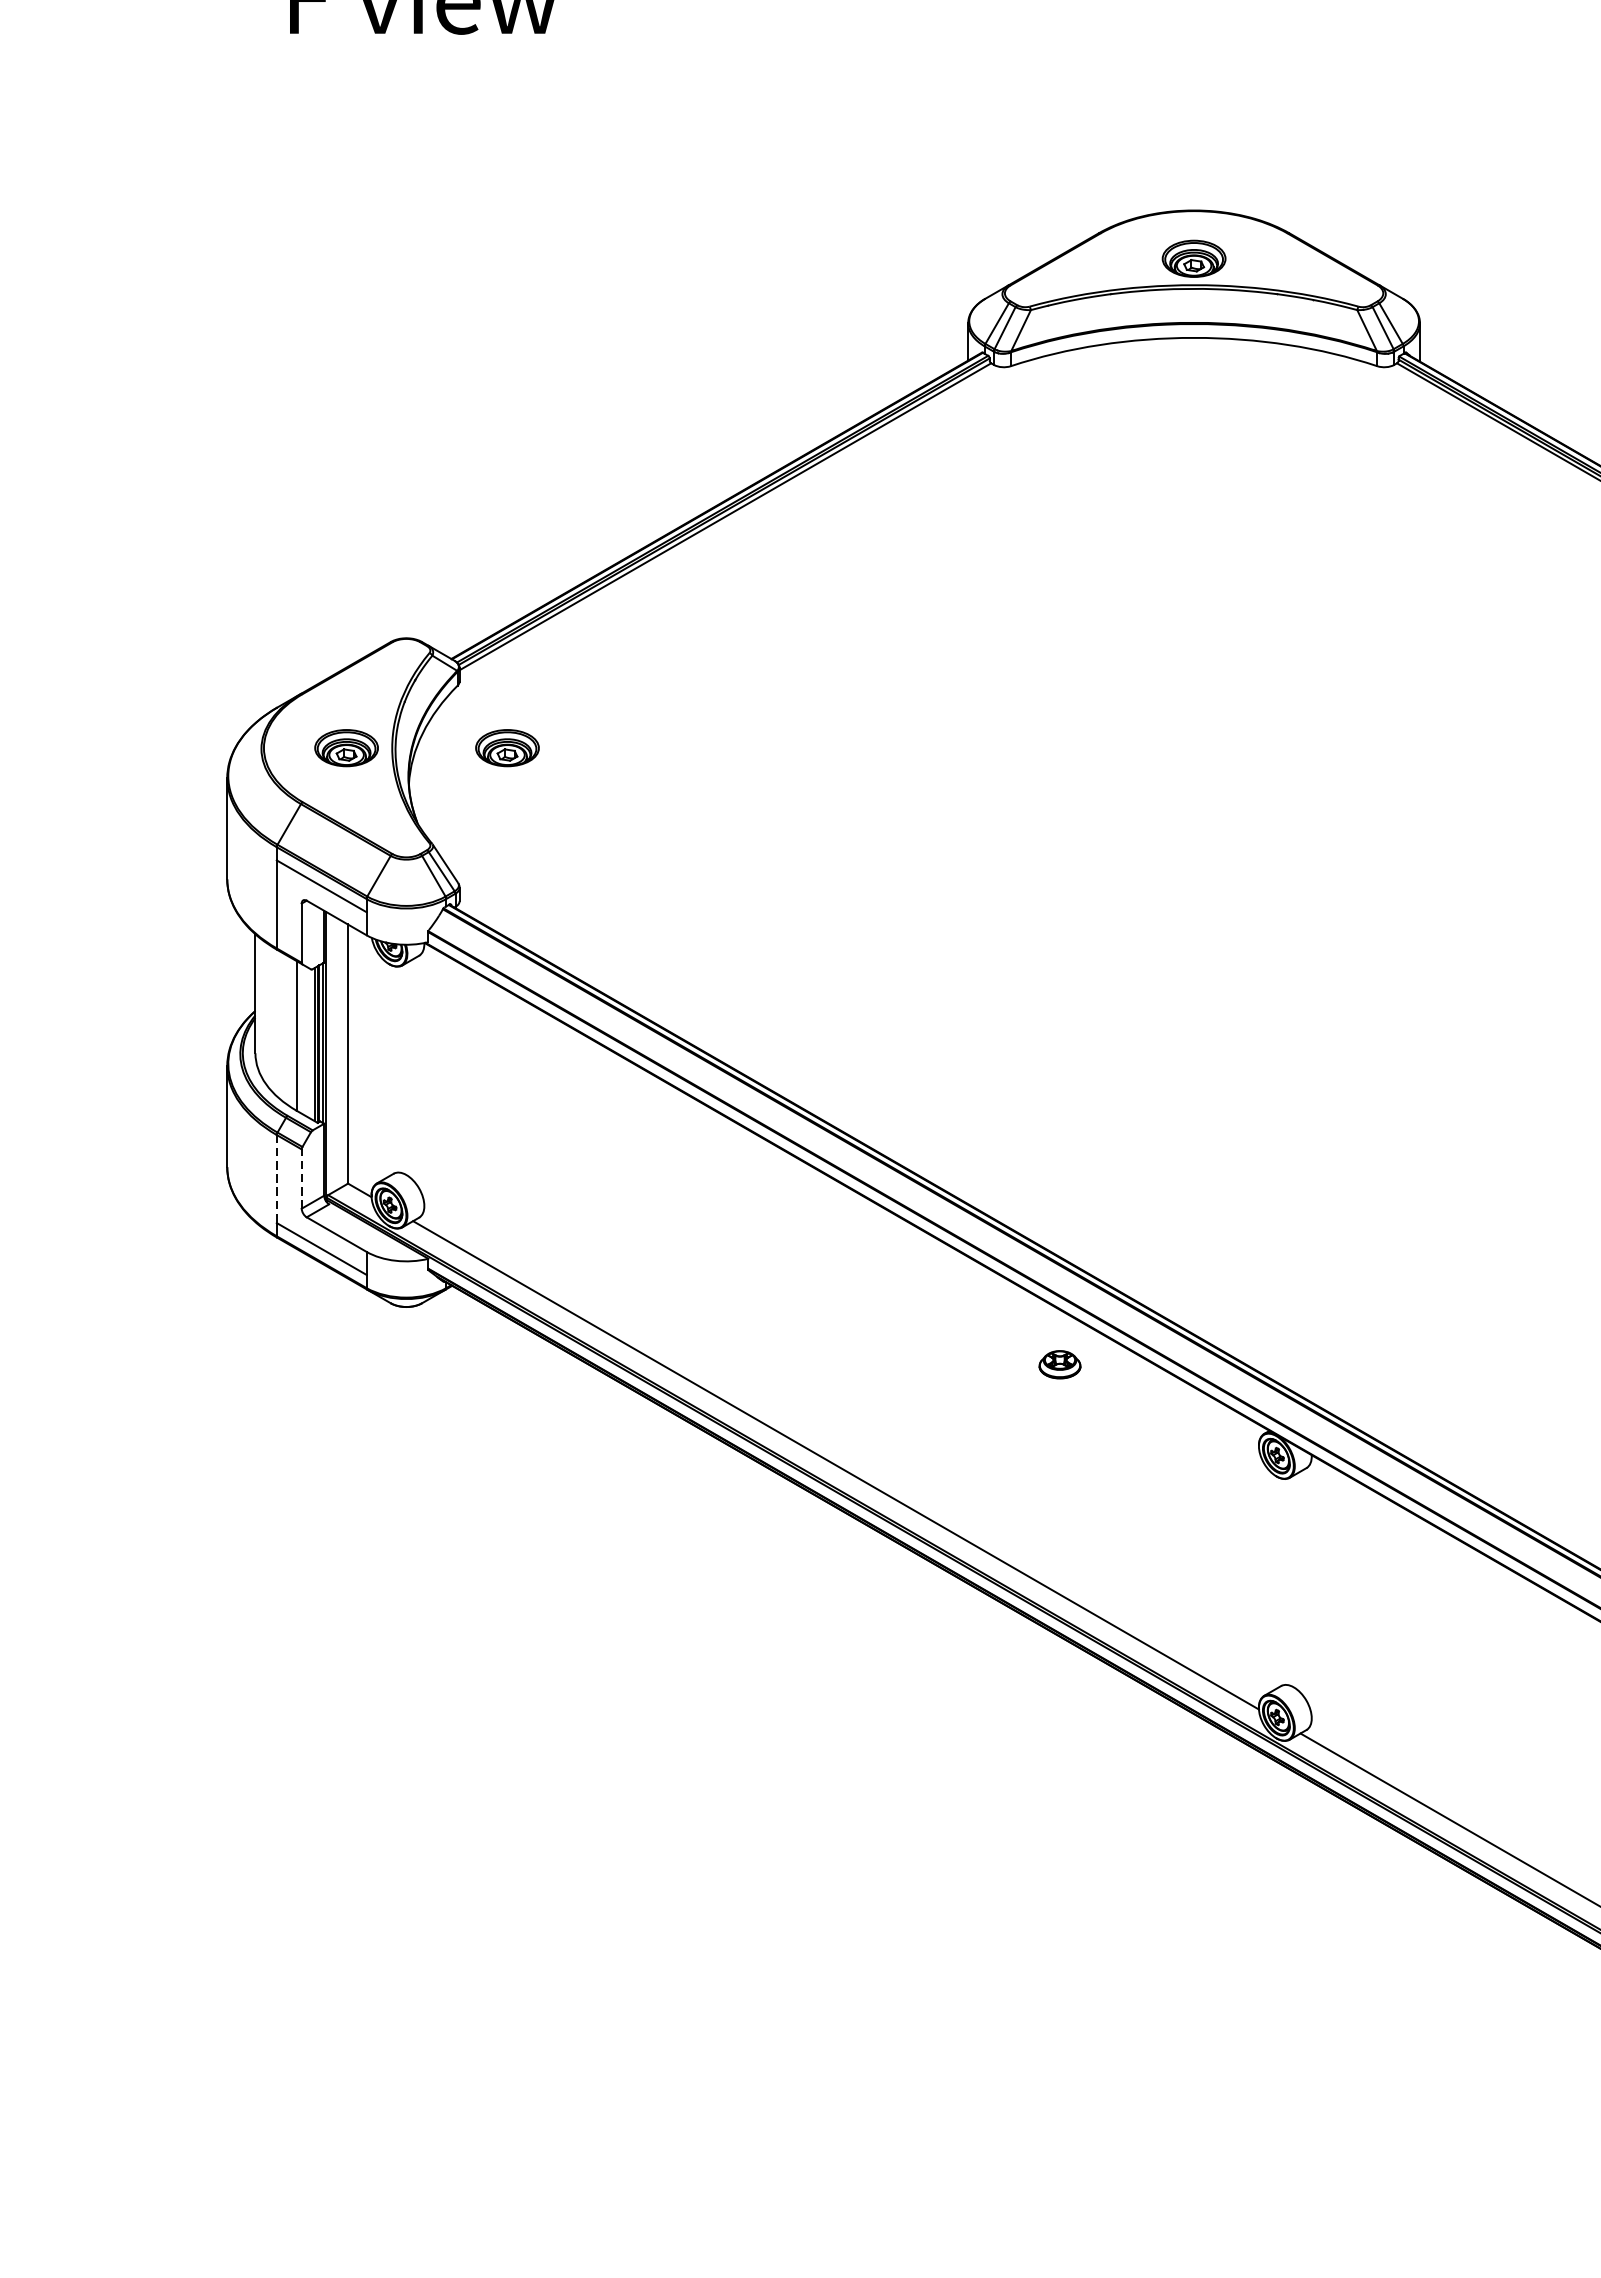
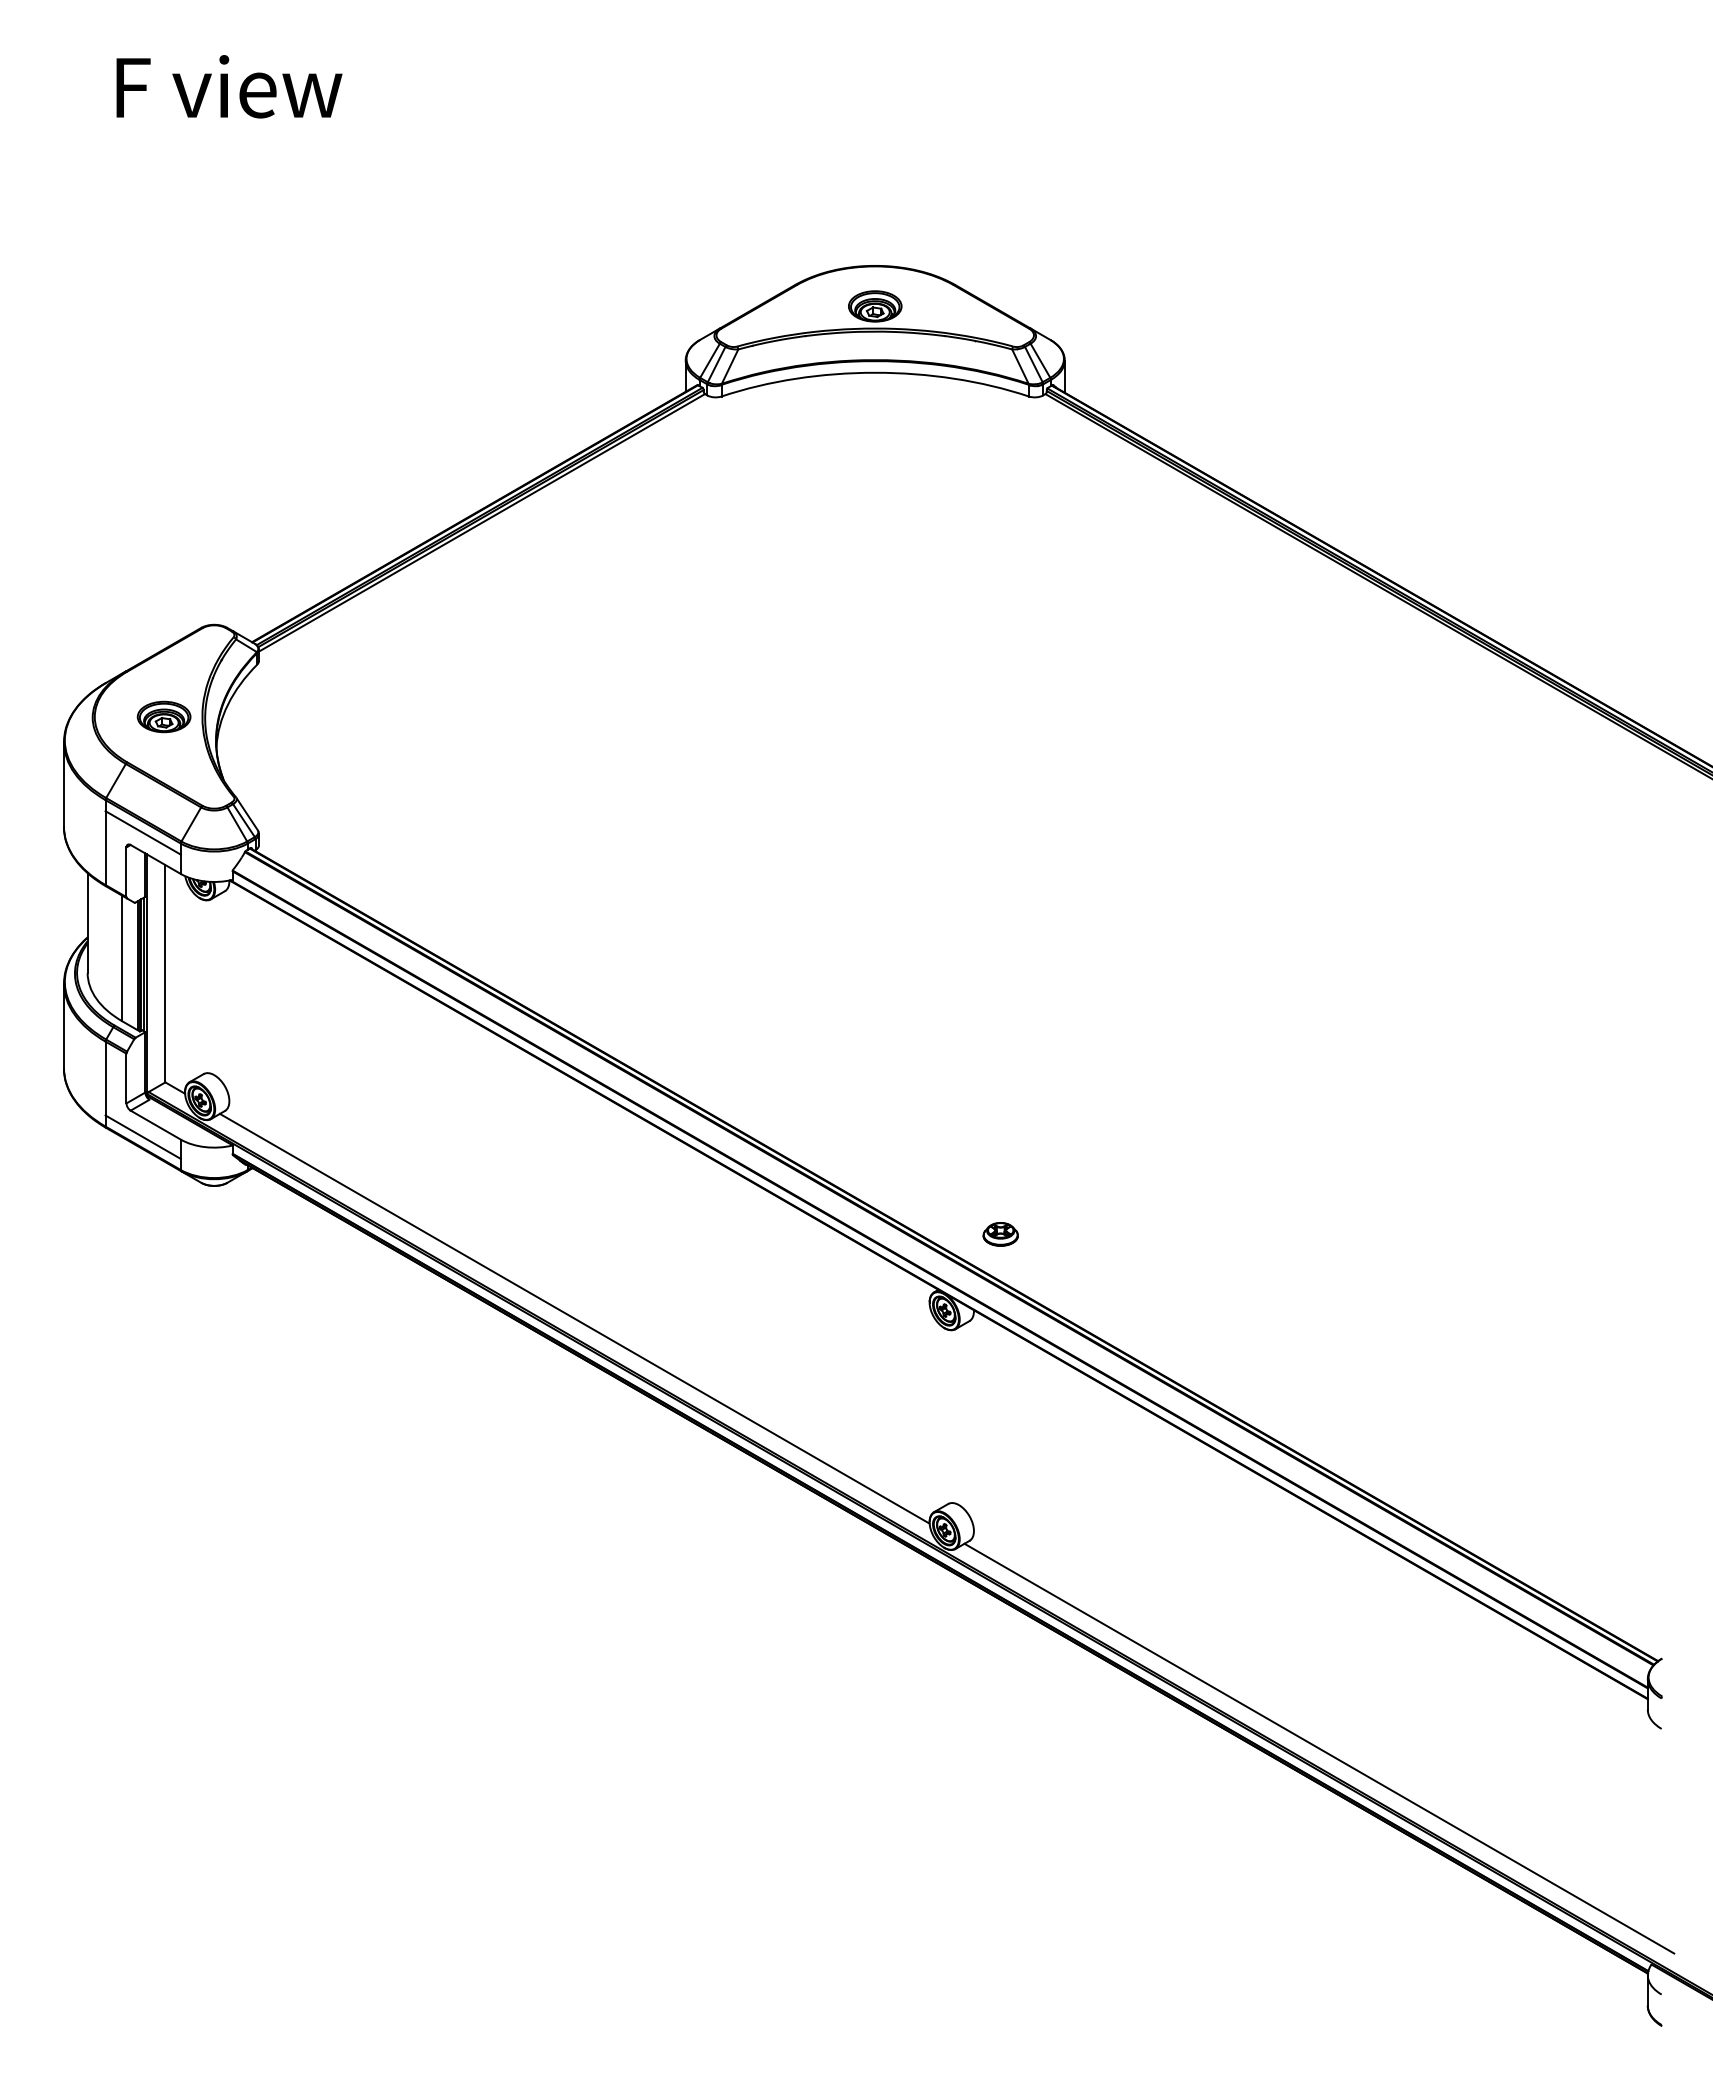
part: (506, 747) -> (298, 716), removed
line: (276, 1178) -> (105, 1078), dashed -> solid
line: (301, 1178) -> (126, 1078), dashed -> solid
part: (1059, 1364) -> (1000, 1234), moved

